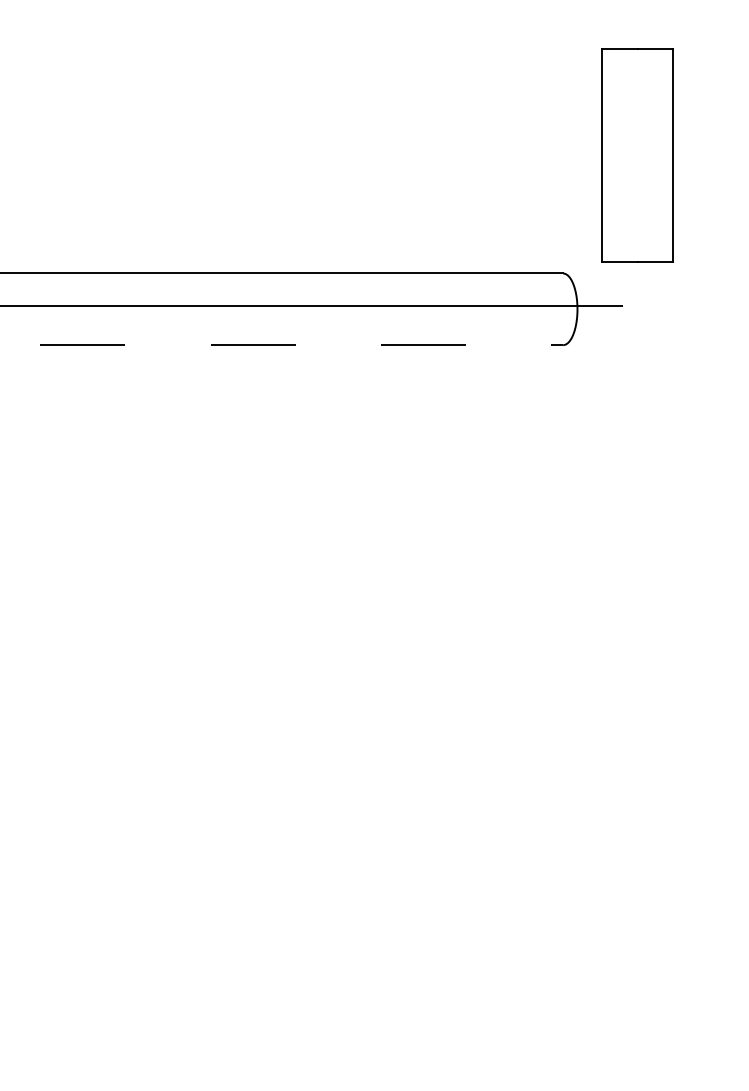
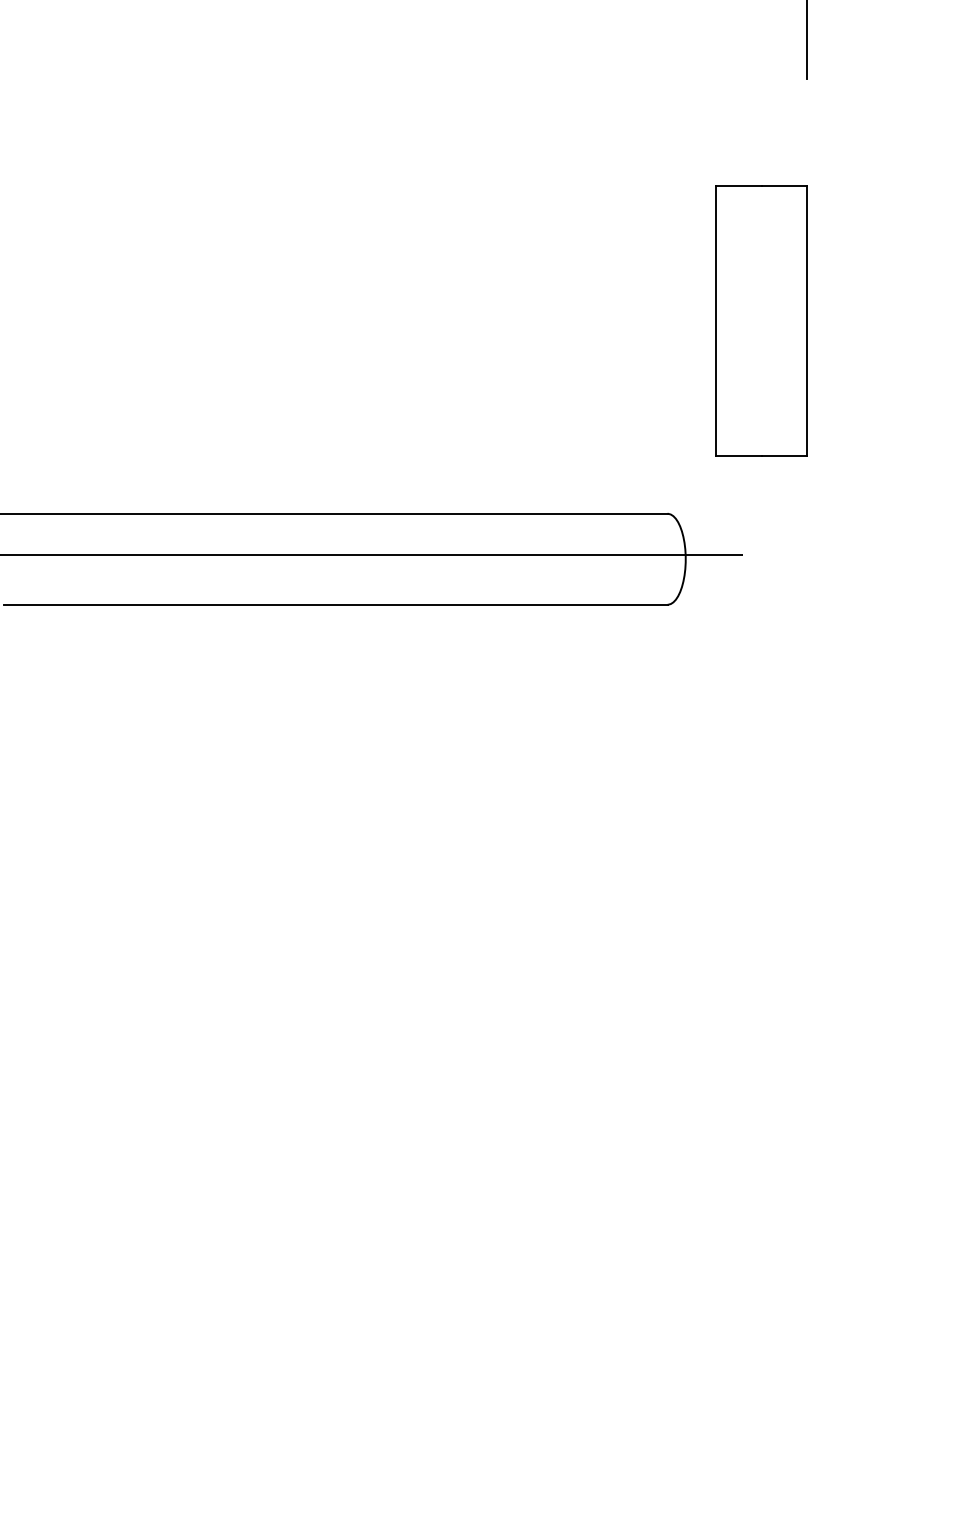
part: (637, 155) -> (761, 320), moved
line: (301, 344) -> (335, 604), dashed -> solid

